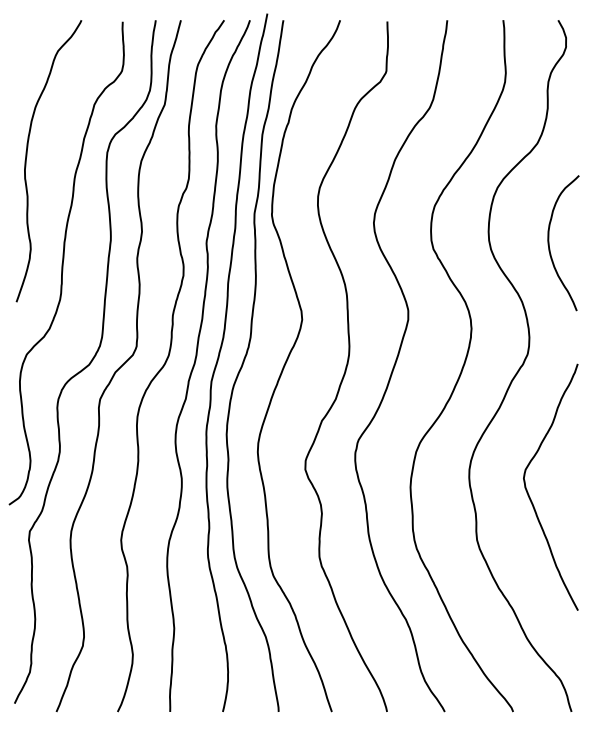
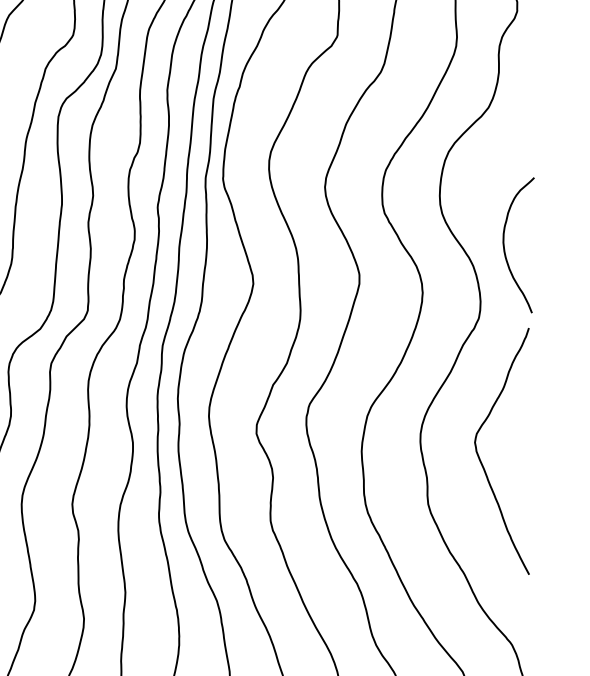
curve: (550, 248) -> (505, 250), moved

